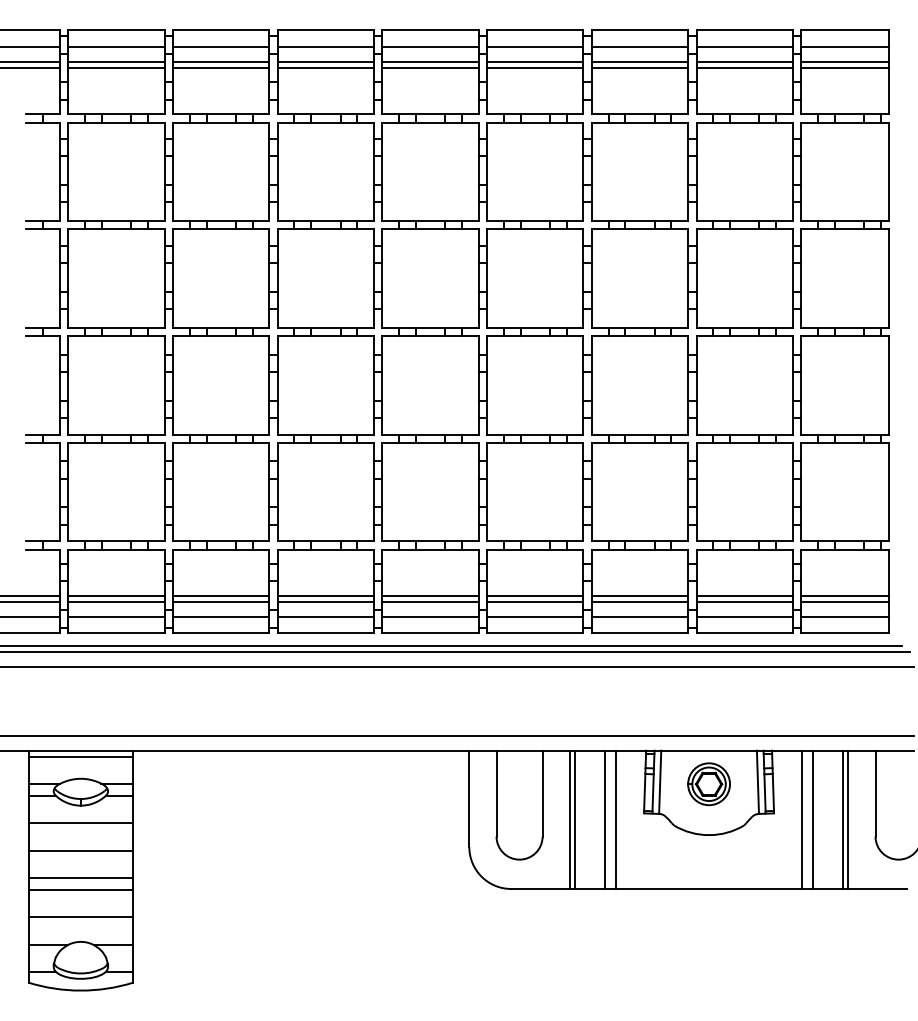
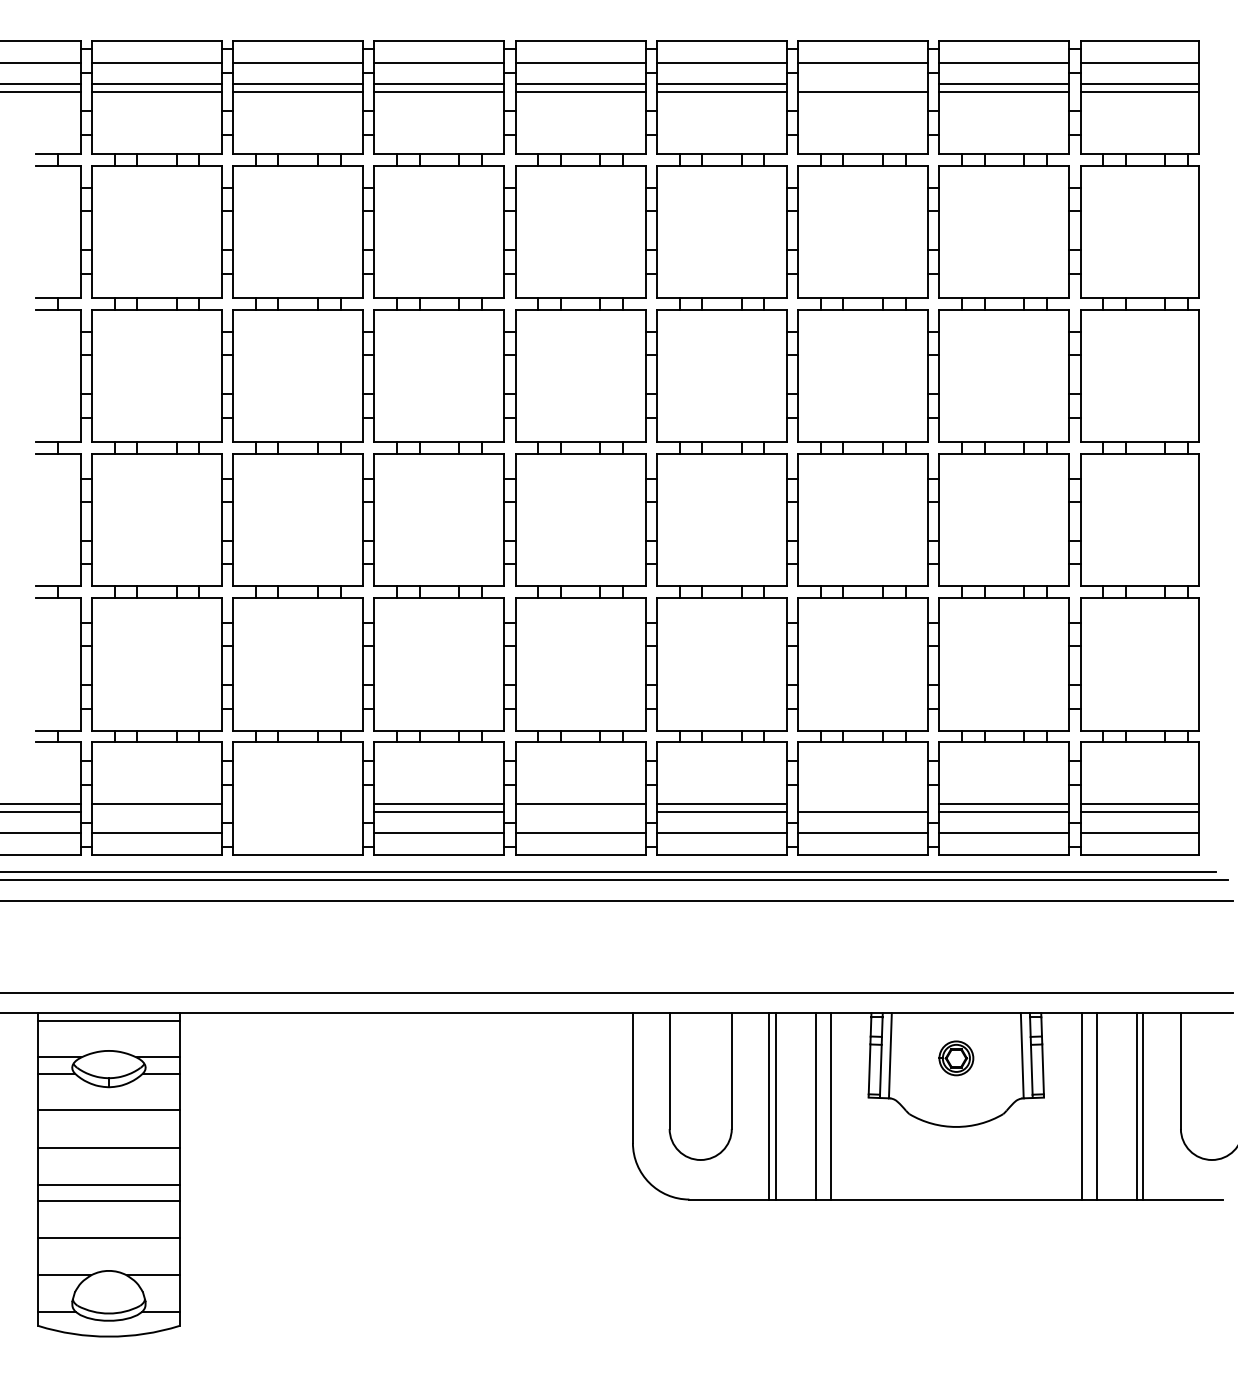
line: (640, 61) -> (863, 83), removed
line: (221, 596) -> (298, 804), removed
line: (640, 596) -> (863, 804), removed
line: (116, 602) -> (156, 812), removed
line: (221, 602) -> (298, 812), removed
line: (430, 602) -> (580, 812), removed
line: (221, 616) -> (298, 832), removed
part: (709, 784) -> (956, 1058), size x0.6

